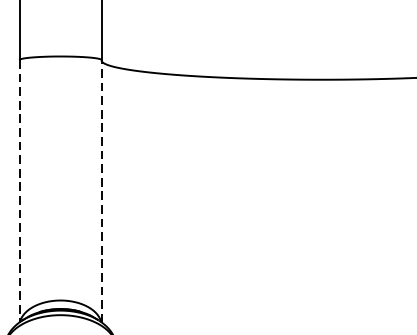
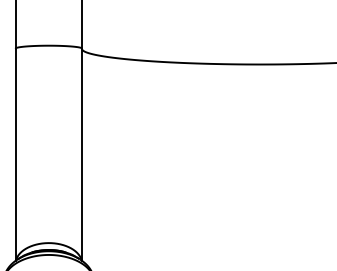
line: (102, 190) -> (82, 154), dashed -> solid
line: (19, 192) -> (15, 155), dashed -> solid

